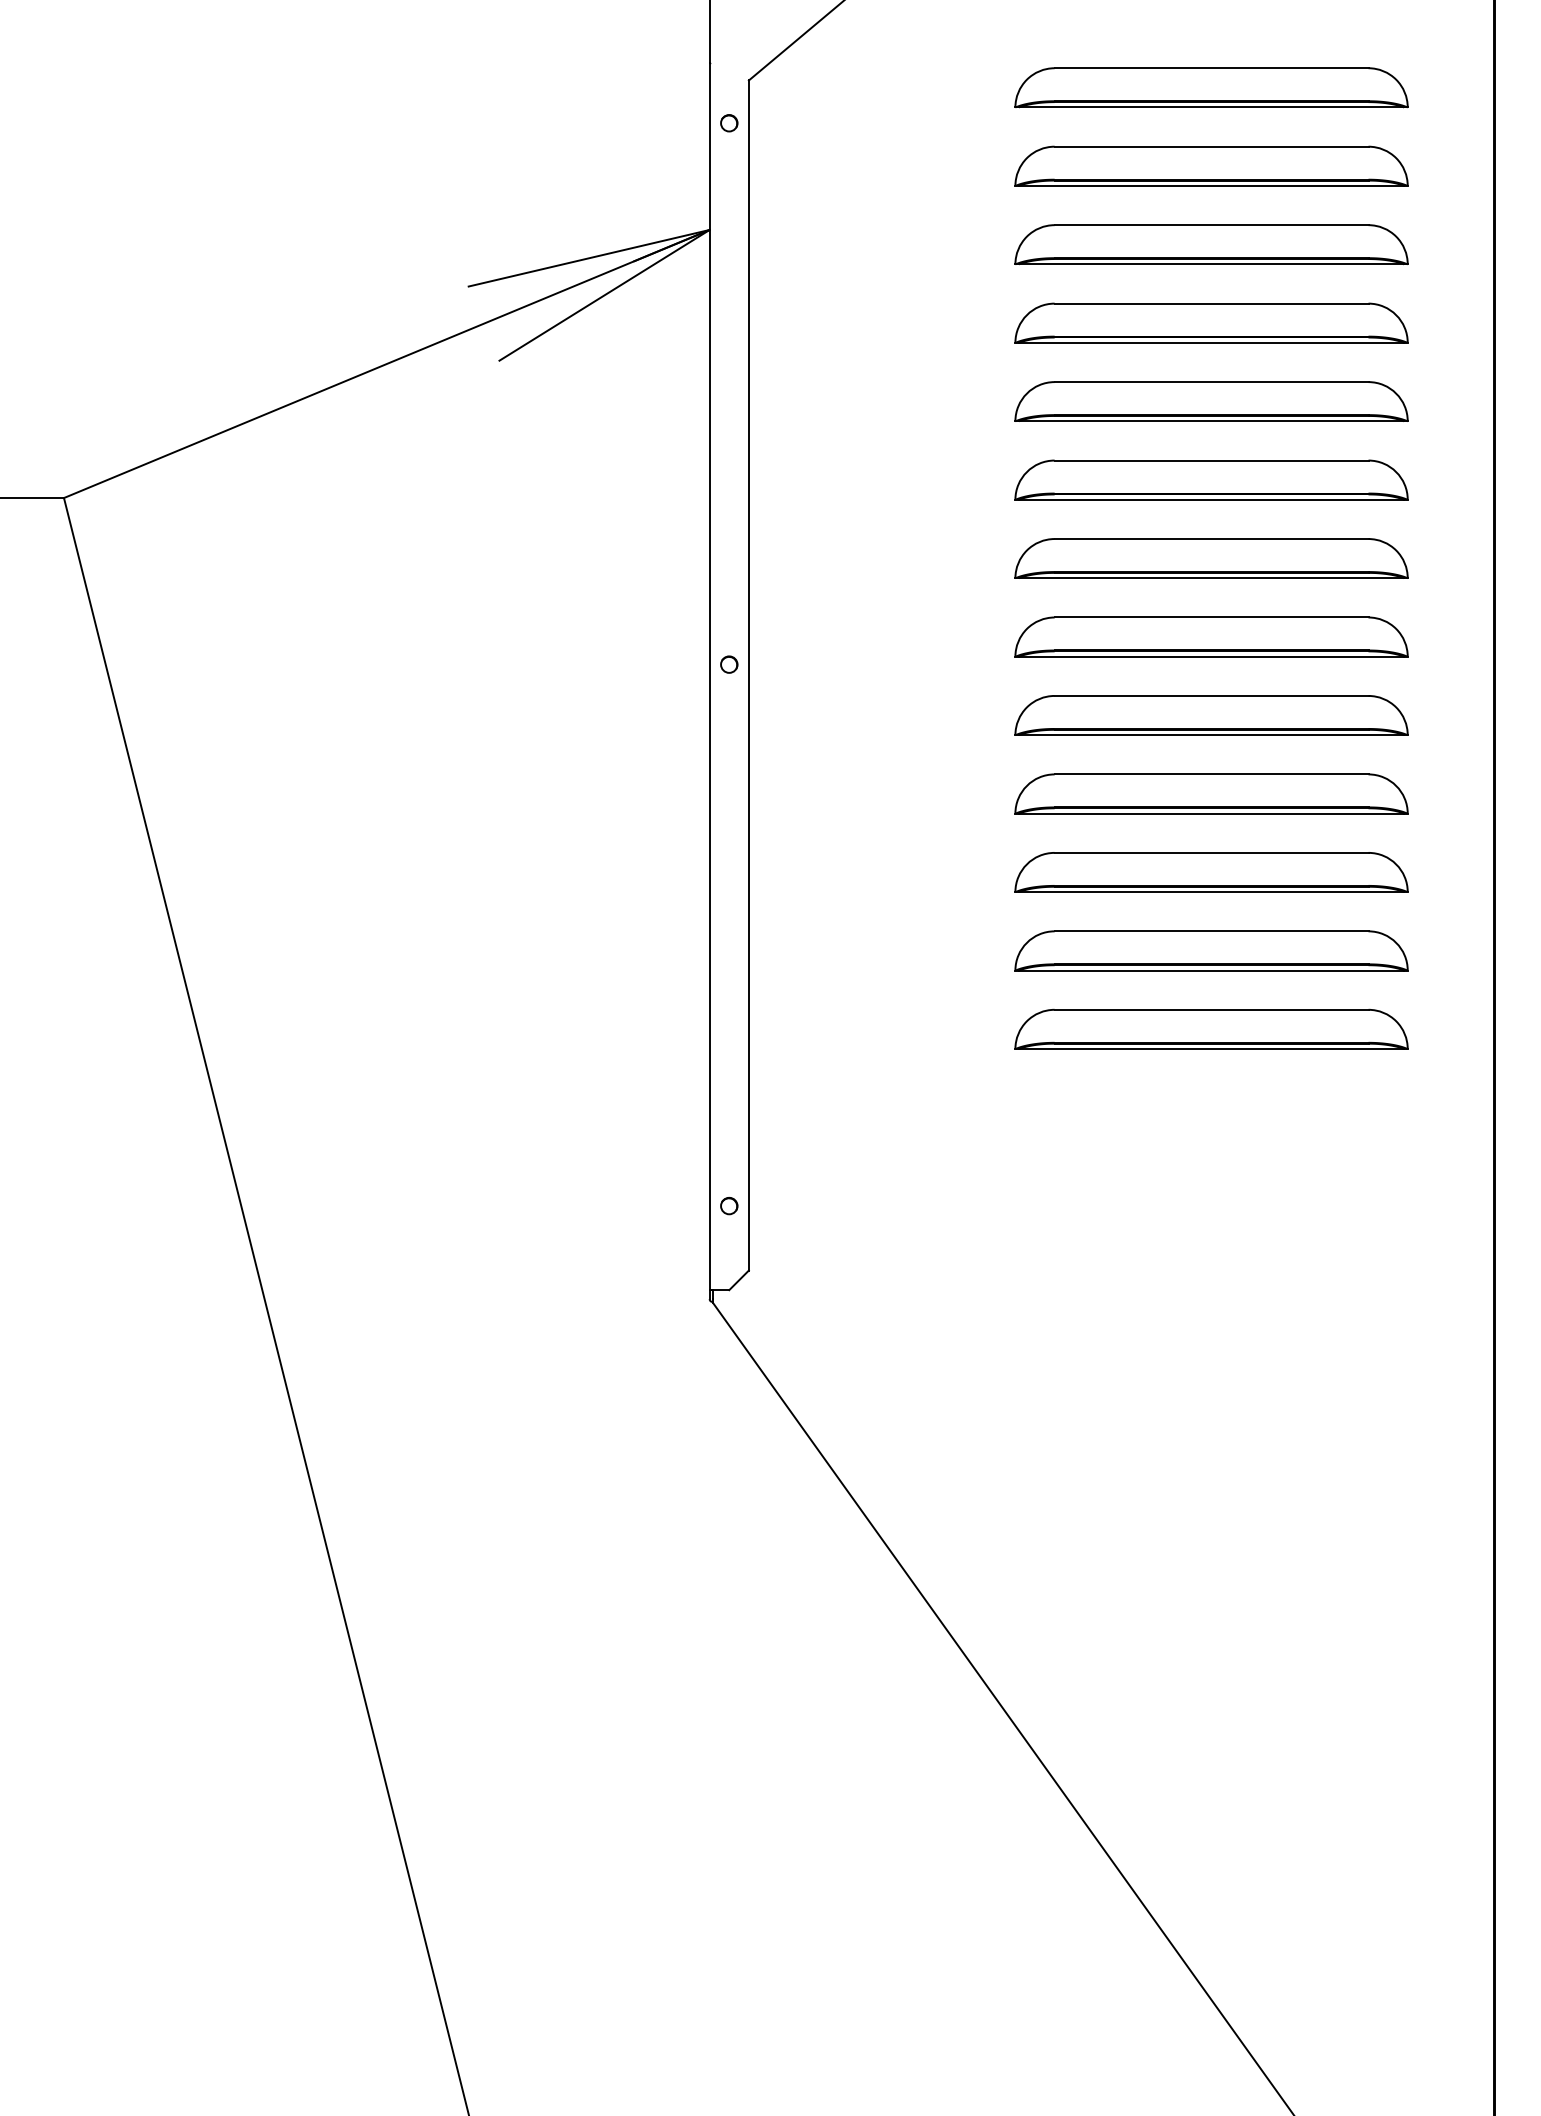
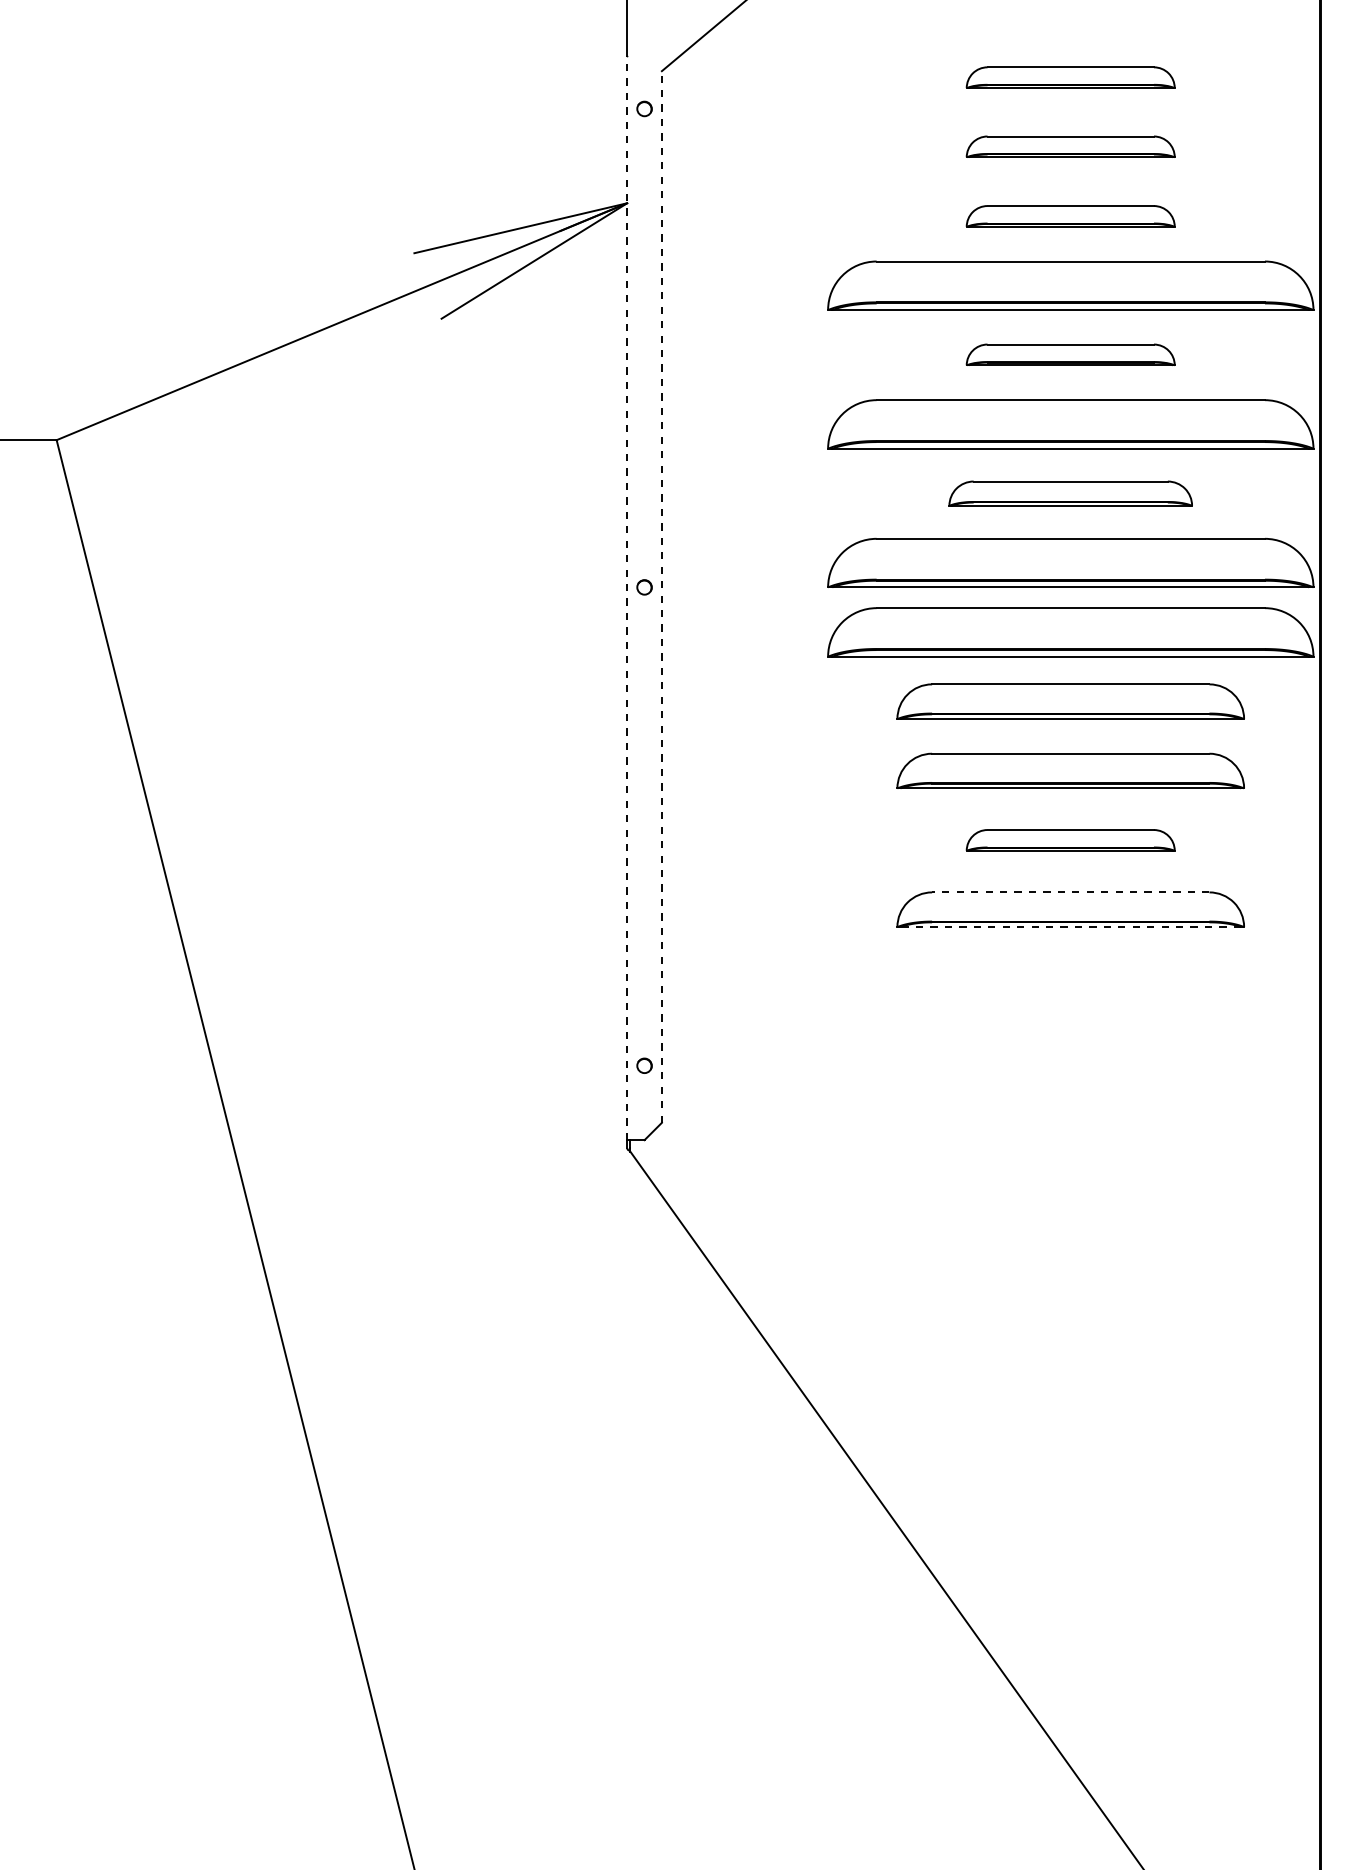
part: (1211, 87) -> (1070, 77), size x0.6
part: (1211, 165) -> (1070, 146), size x0.6
part: (1211, 244) -> (1070, 216), size x0.6
part: (1211, 322) -> (1070, 285), size x1.4
part: (1211, 401) -> (1070, 354), size x0.6
part: (1211, 479) -> (1070, 423), size x1.4
part: (1211, 558) -> (1070, 493), size x0.7
part: (1211, 636) -> (1070, 562), size x1.4
line: (748, 675) -> (661, 596), solid -> dashed
line: (709, 676) -> (627, 597), solid -> dashed
part: (1211, 715) -> (1070, 632), size x1.4
part: (1211, 950) -> (1070, 840), size x0.6
line: (1211, 1009) -> (1070, 892), solid -> dashed
line: (1211, 1049) -> (1070, 927), solid -> dashed

